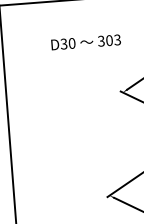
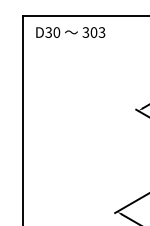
text: (85, 42) -> (70, 32), moved

